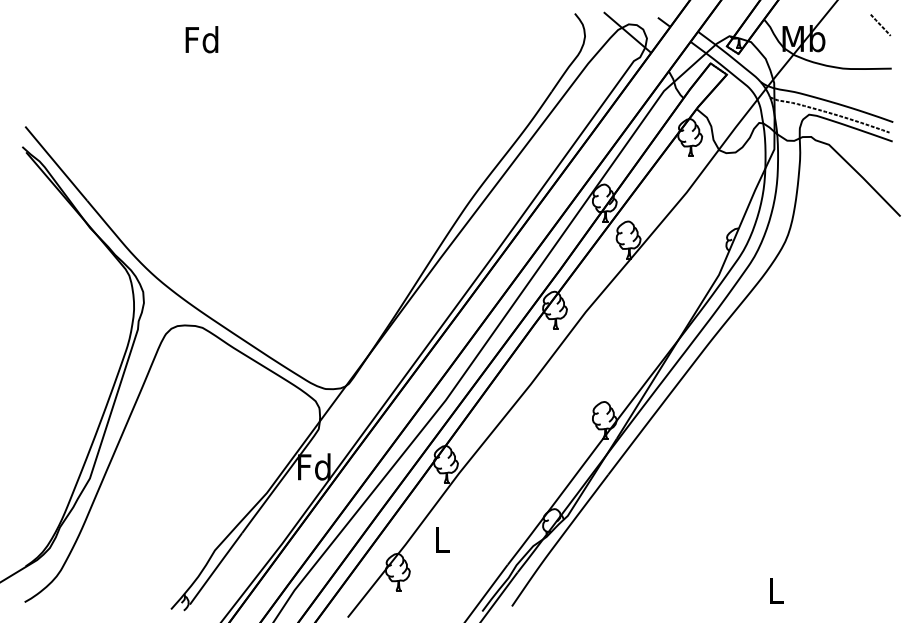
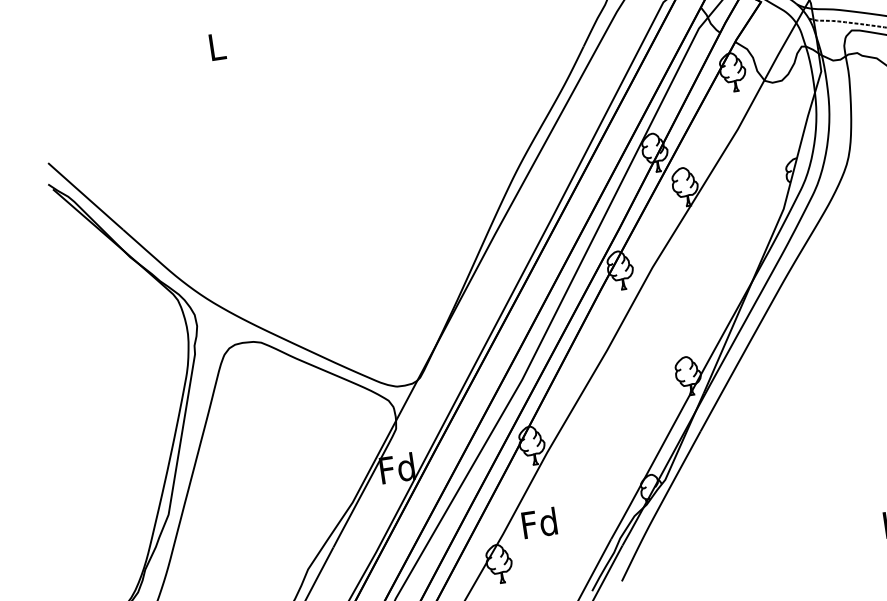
text: (201, 39) -> (215, 46), Fd -> L
text: (441, 538) -> (539, 522), L -> Fd

